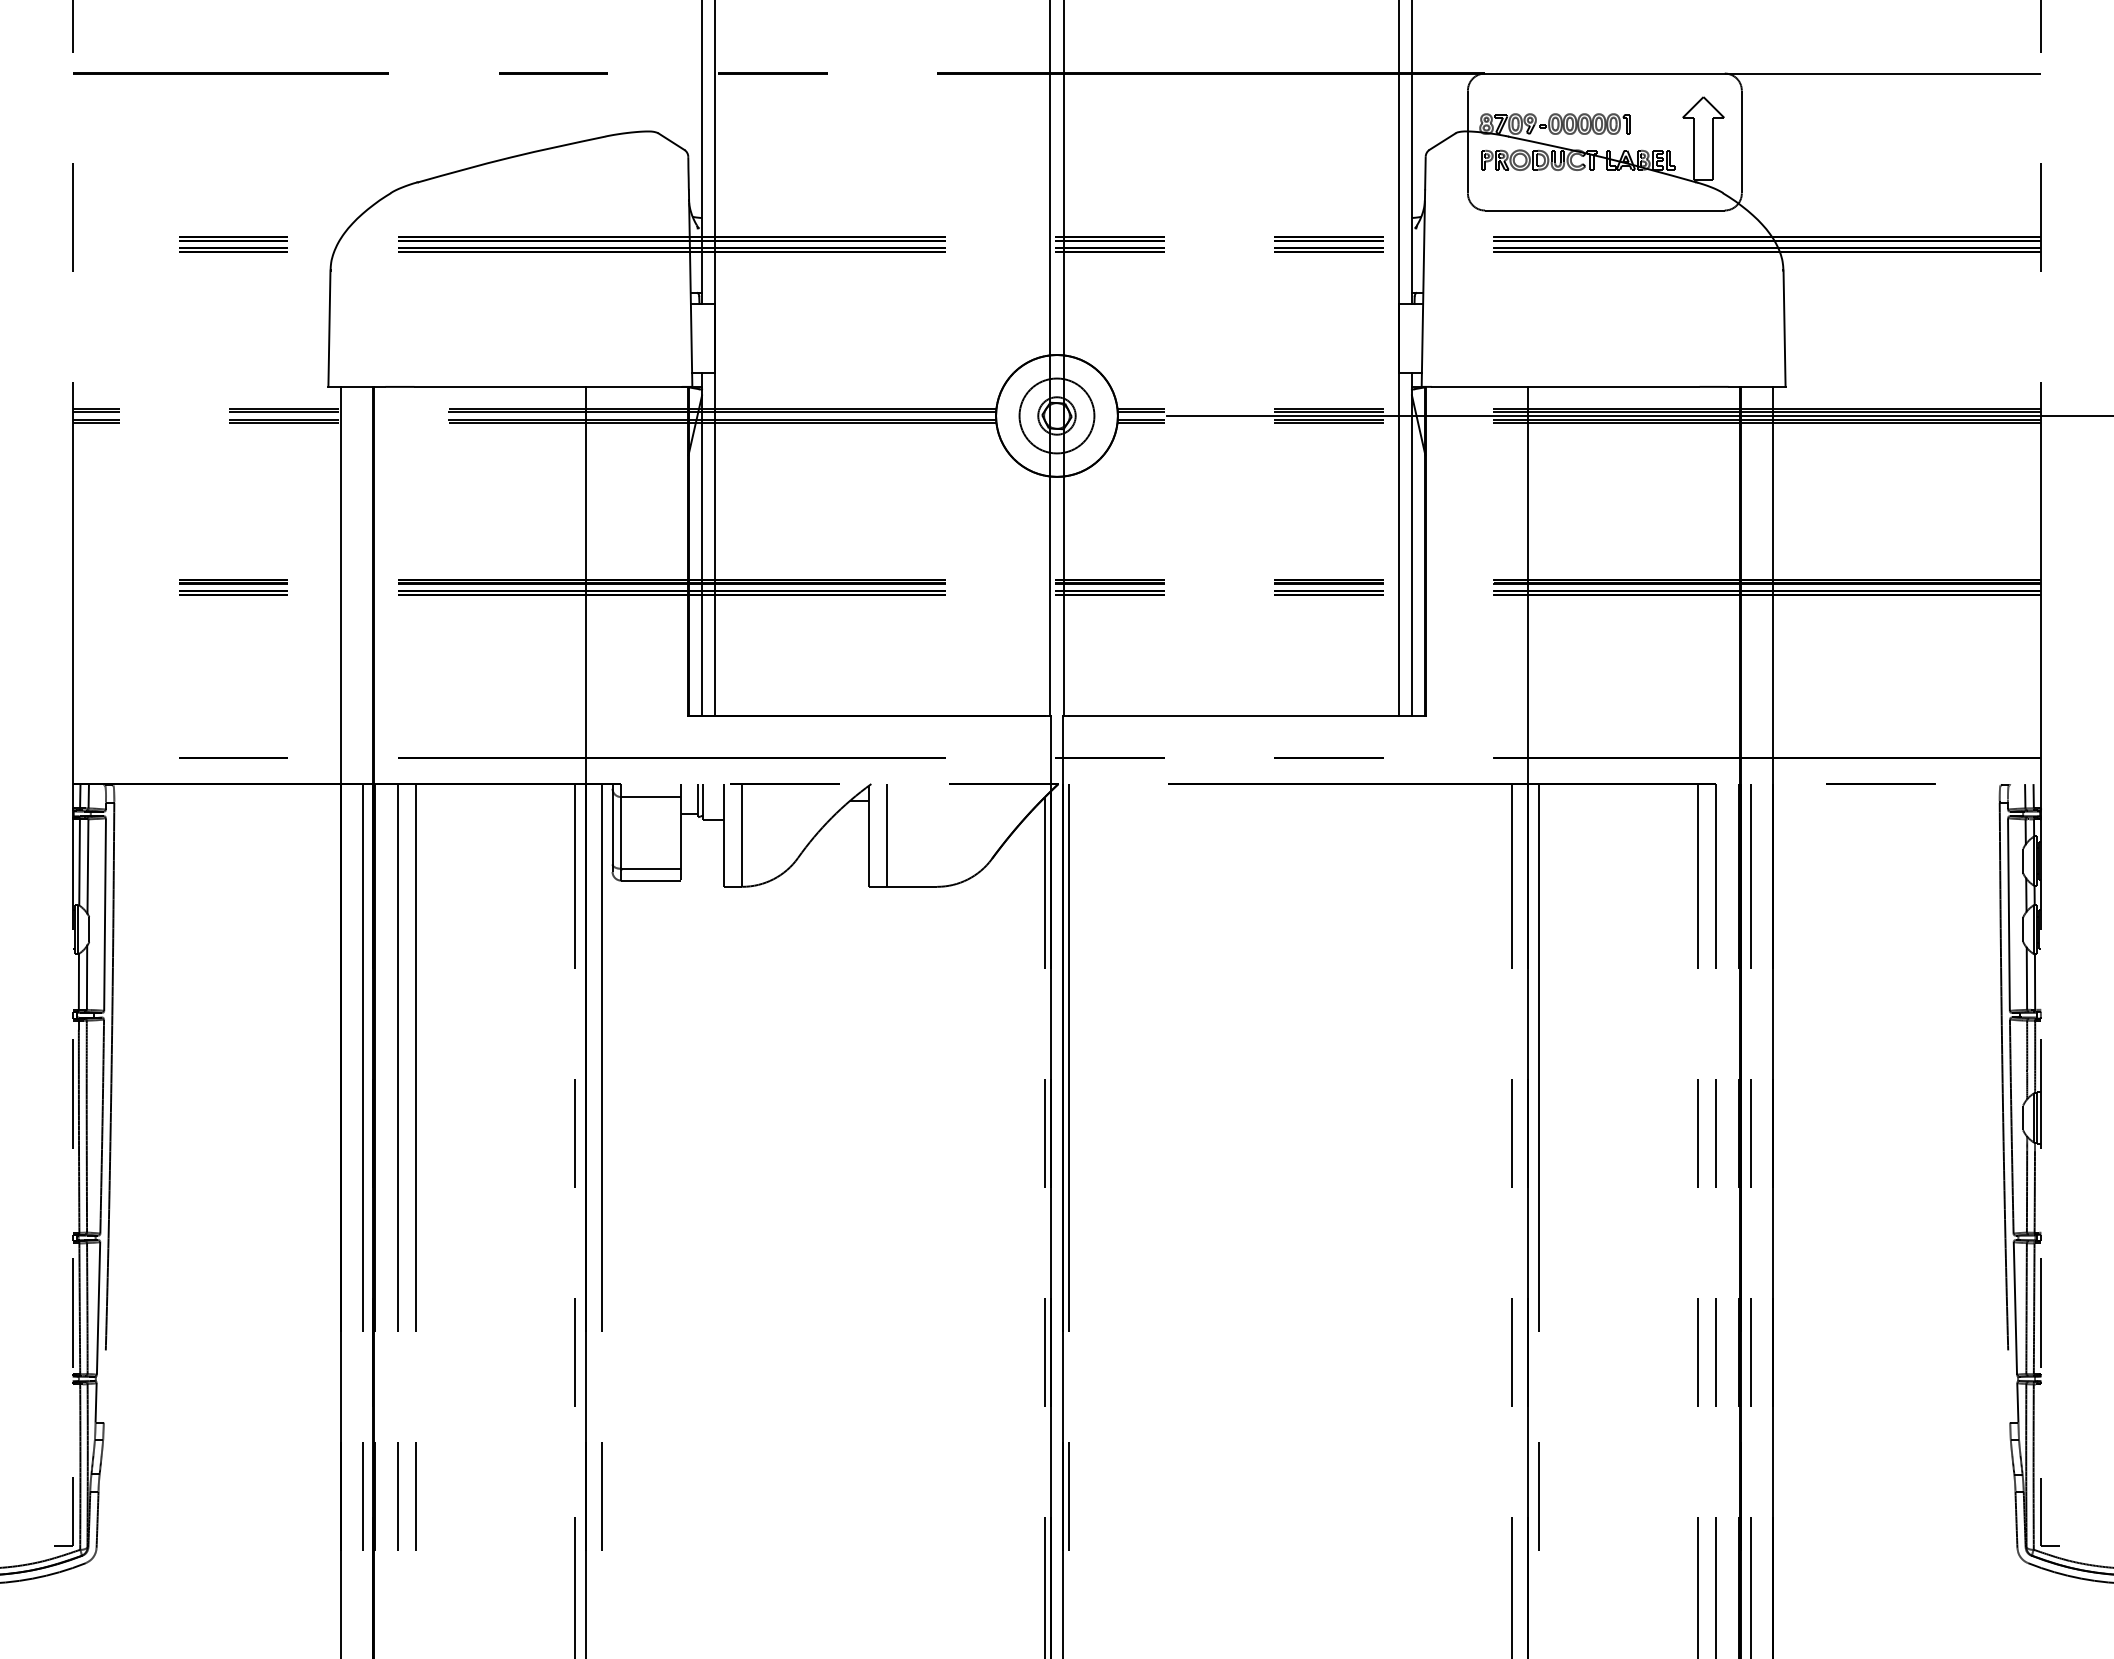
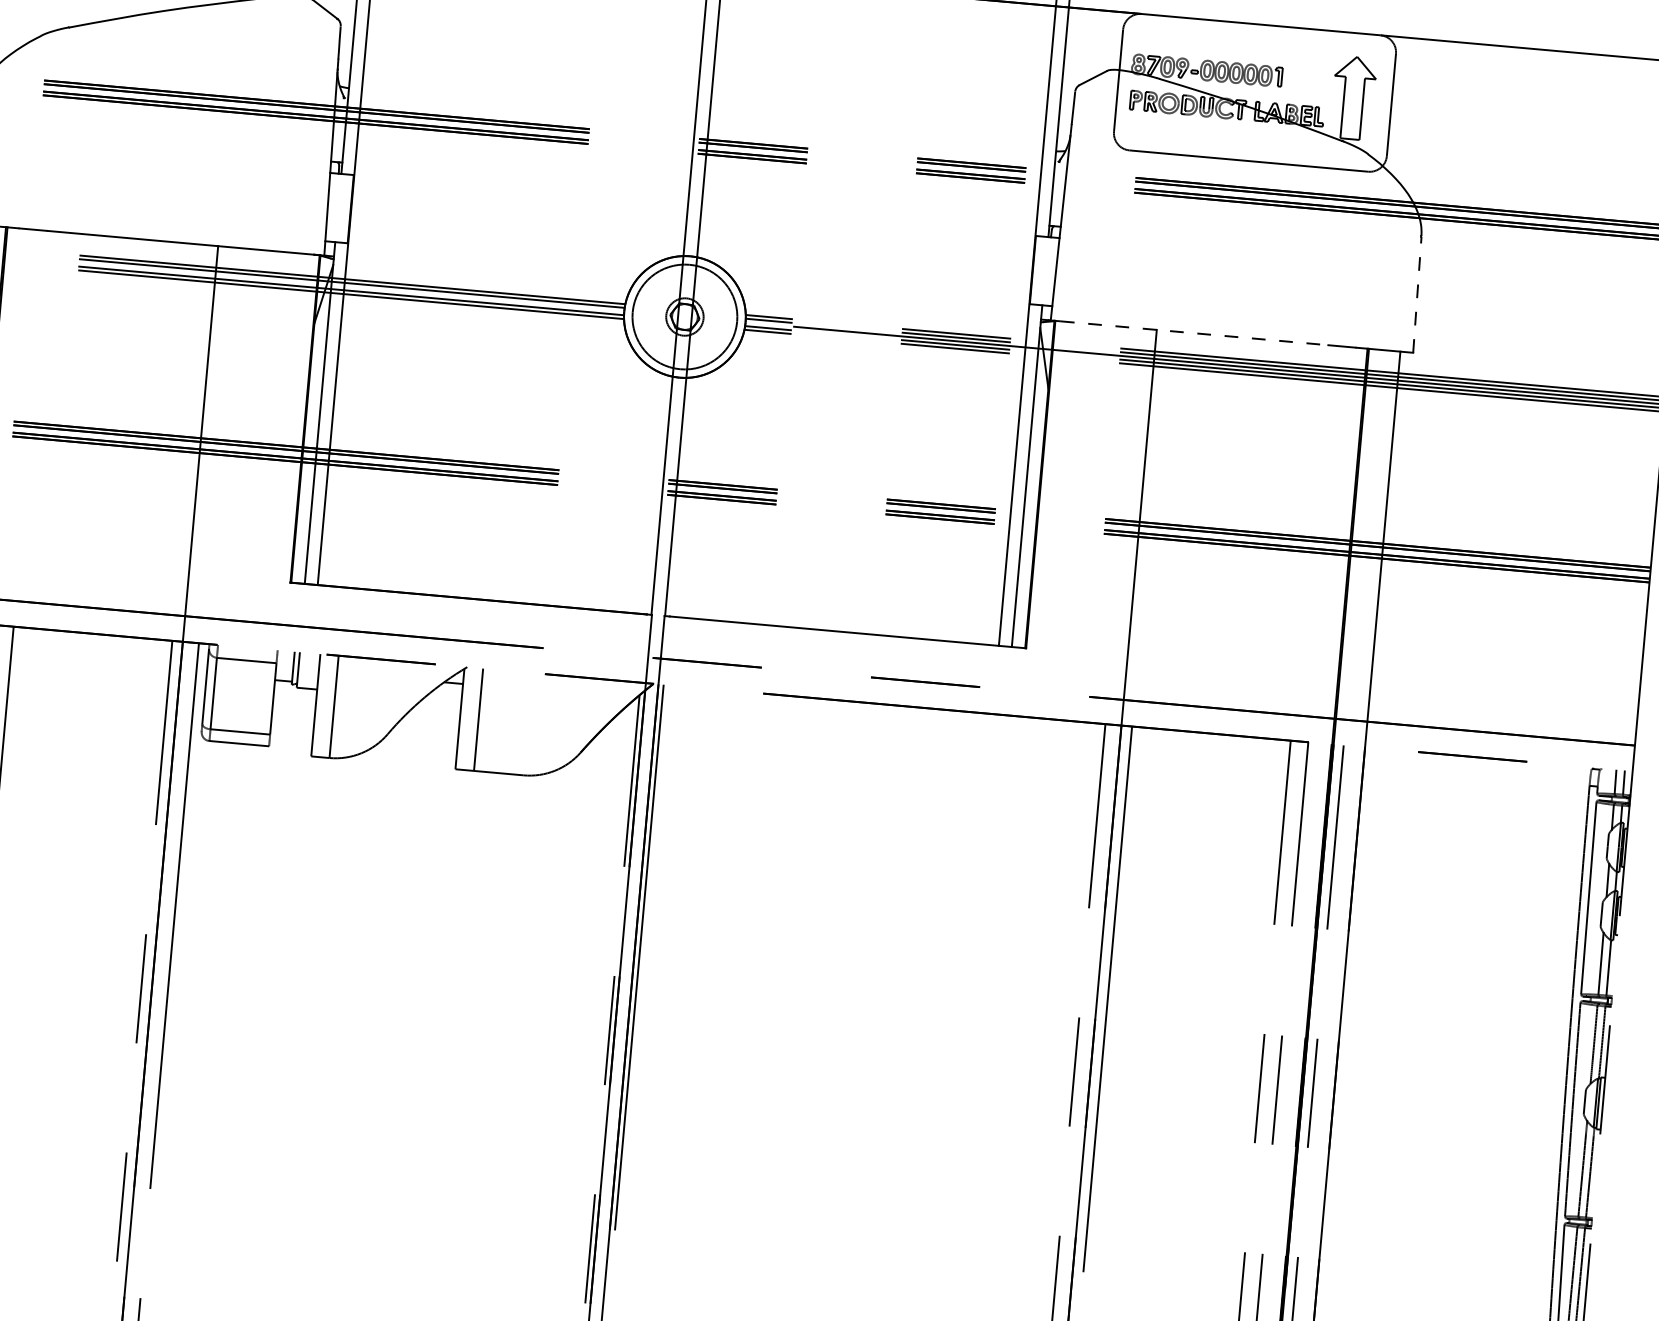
line: (1784, 328) -> (1417, 294), solid -> dashed
line: (1565, 386) -> (1194, 332), solid -> dashed
circle: (1056, 415) -> (684, 316), size x1.4

